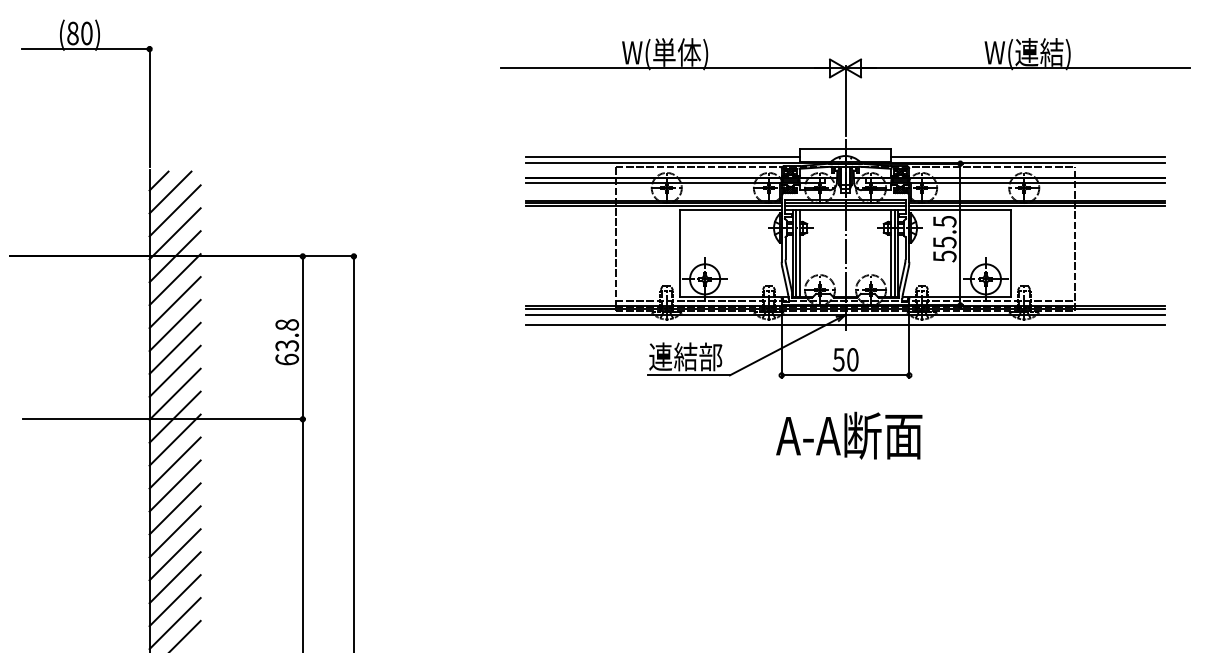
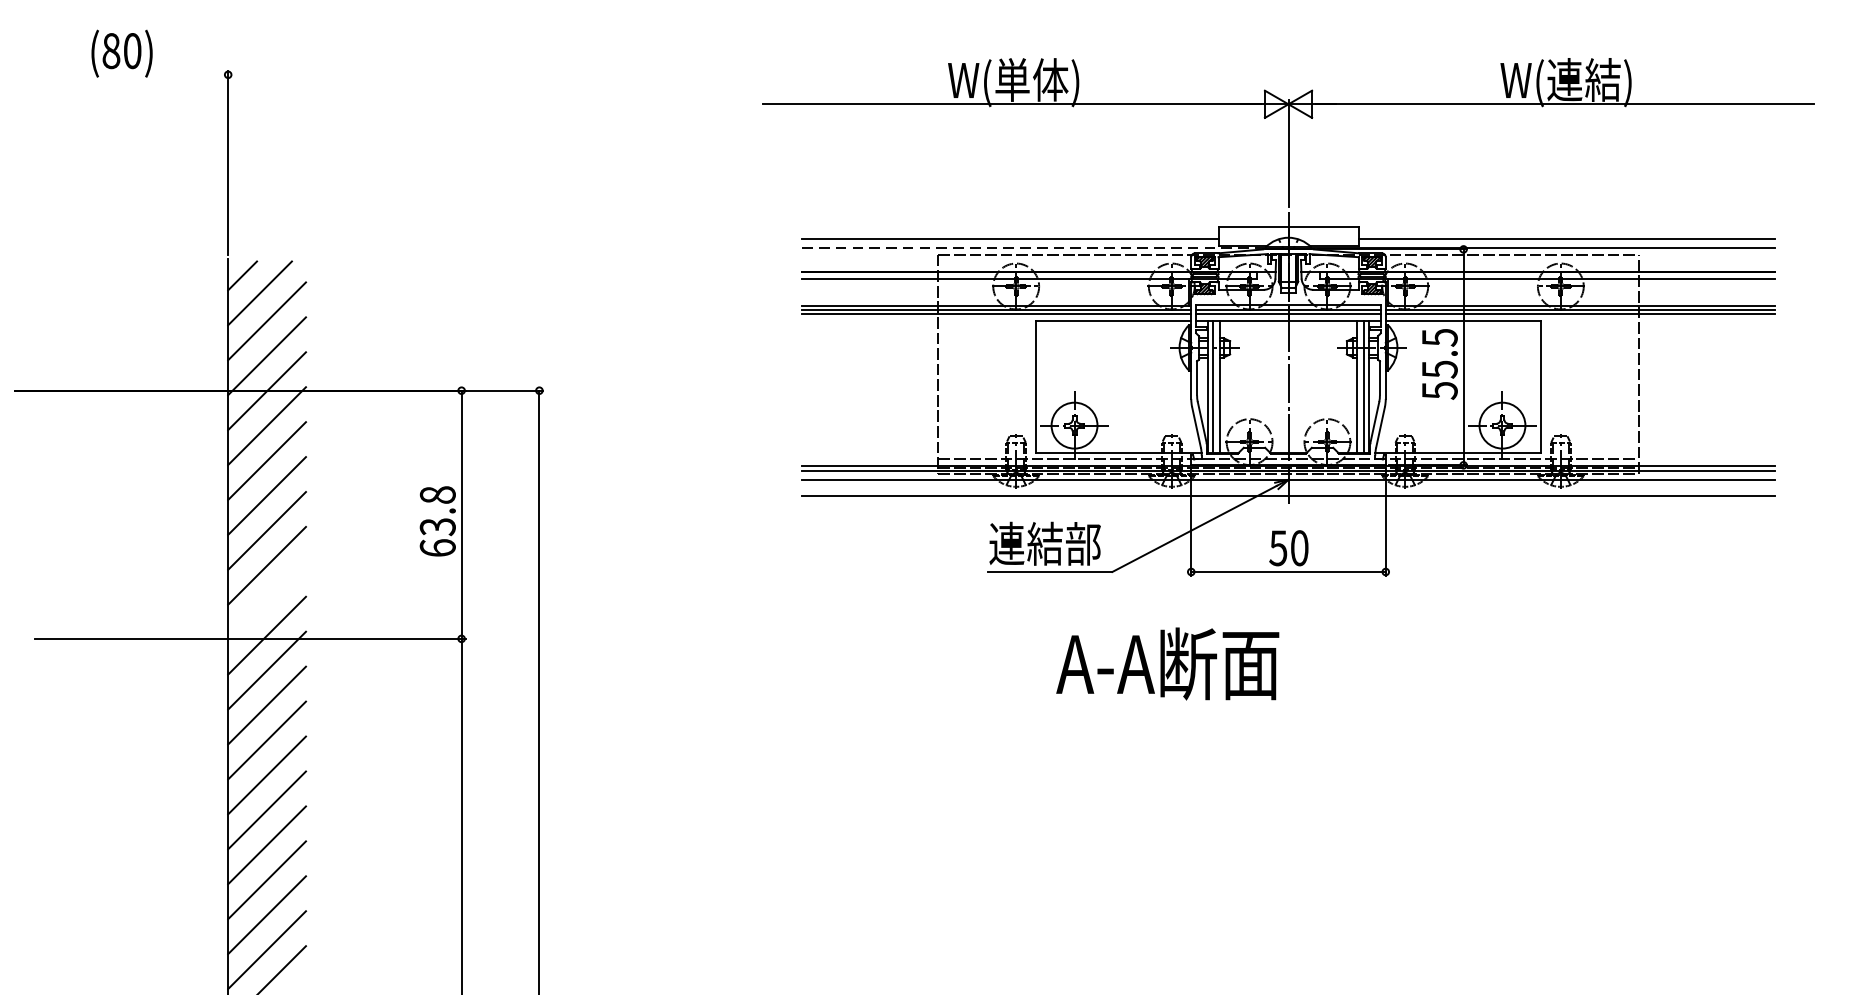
line: (85, 49) -> (130, 75), removed
line: (678, 162) -> (1034, 247), solid -> dashed
line: (174, 393) -> (266, 599), removed
text: (849, 435) -> (1168, 663), moved

